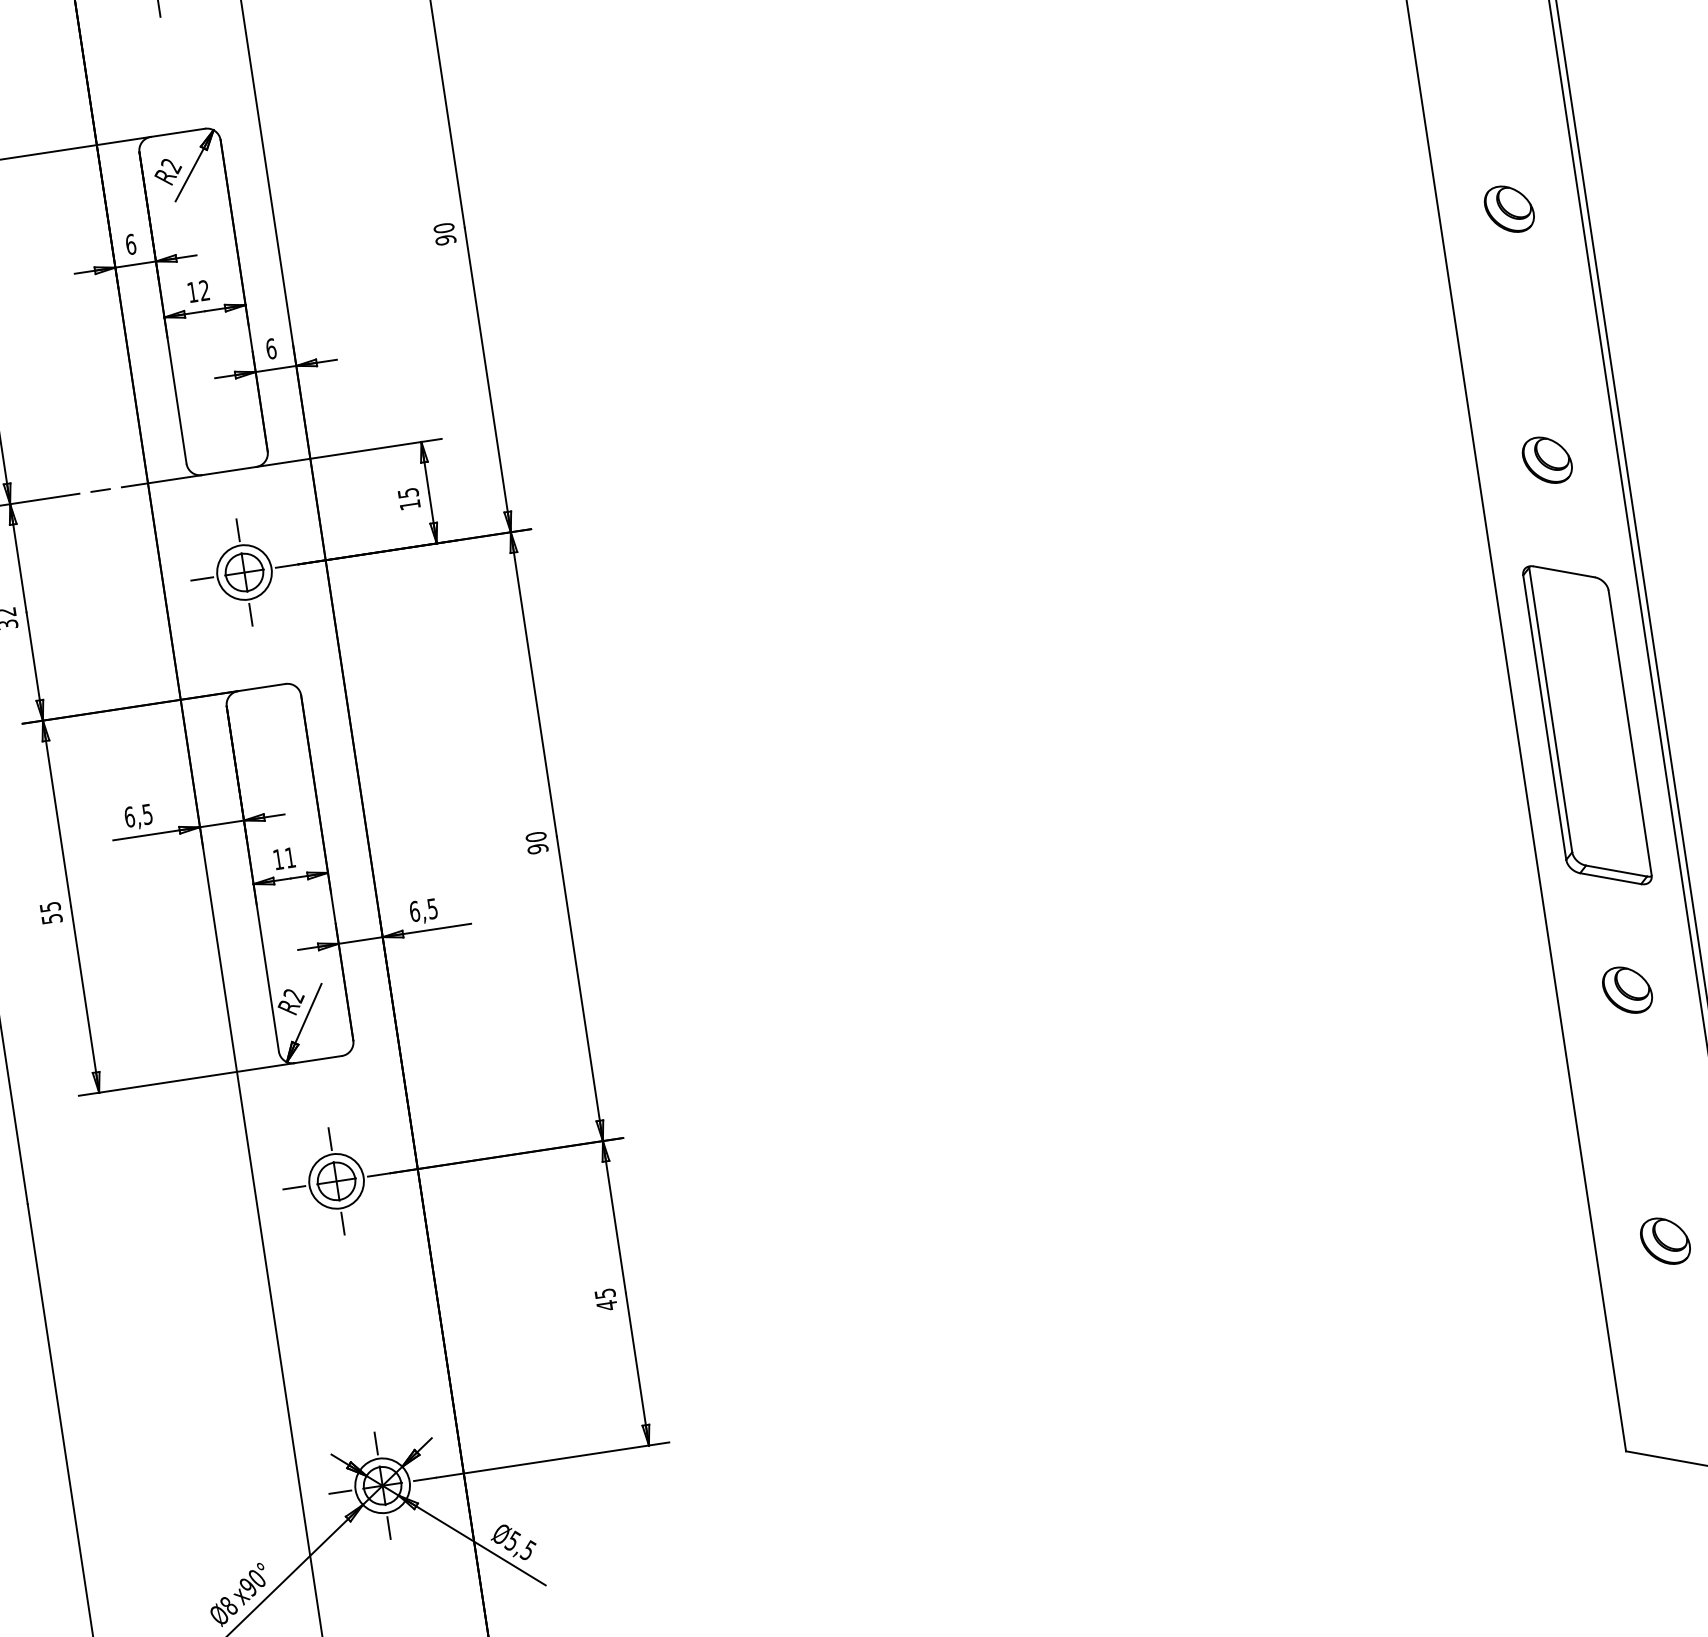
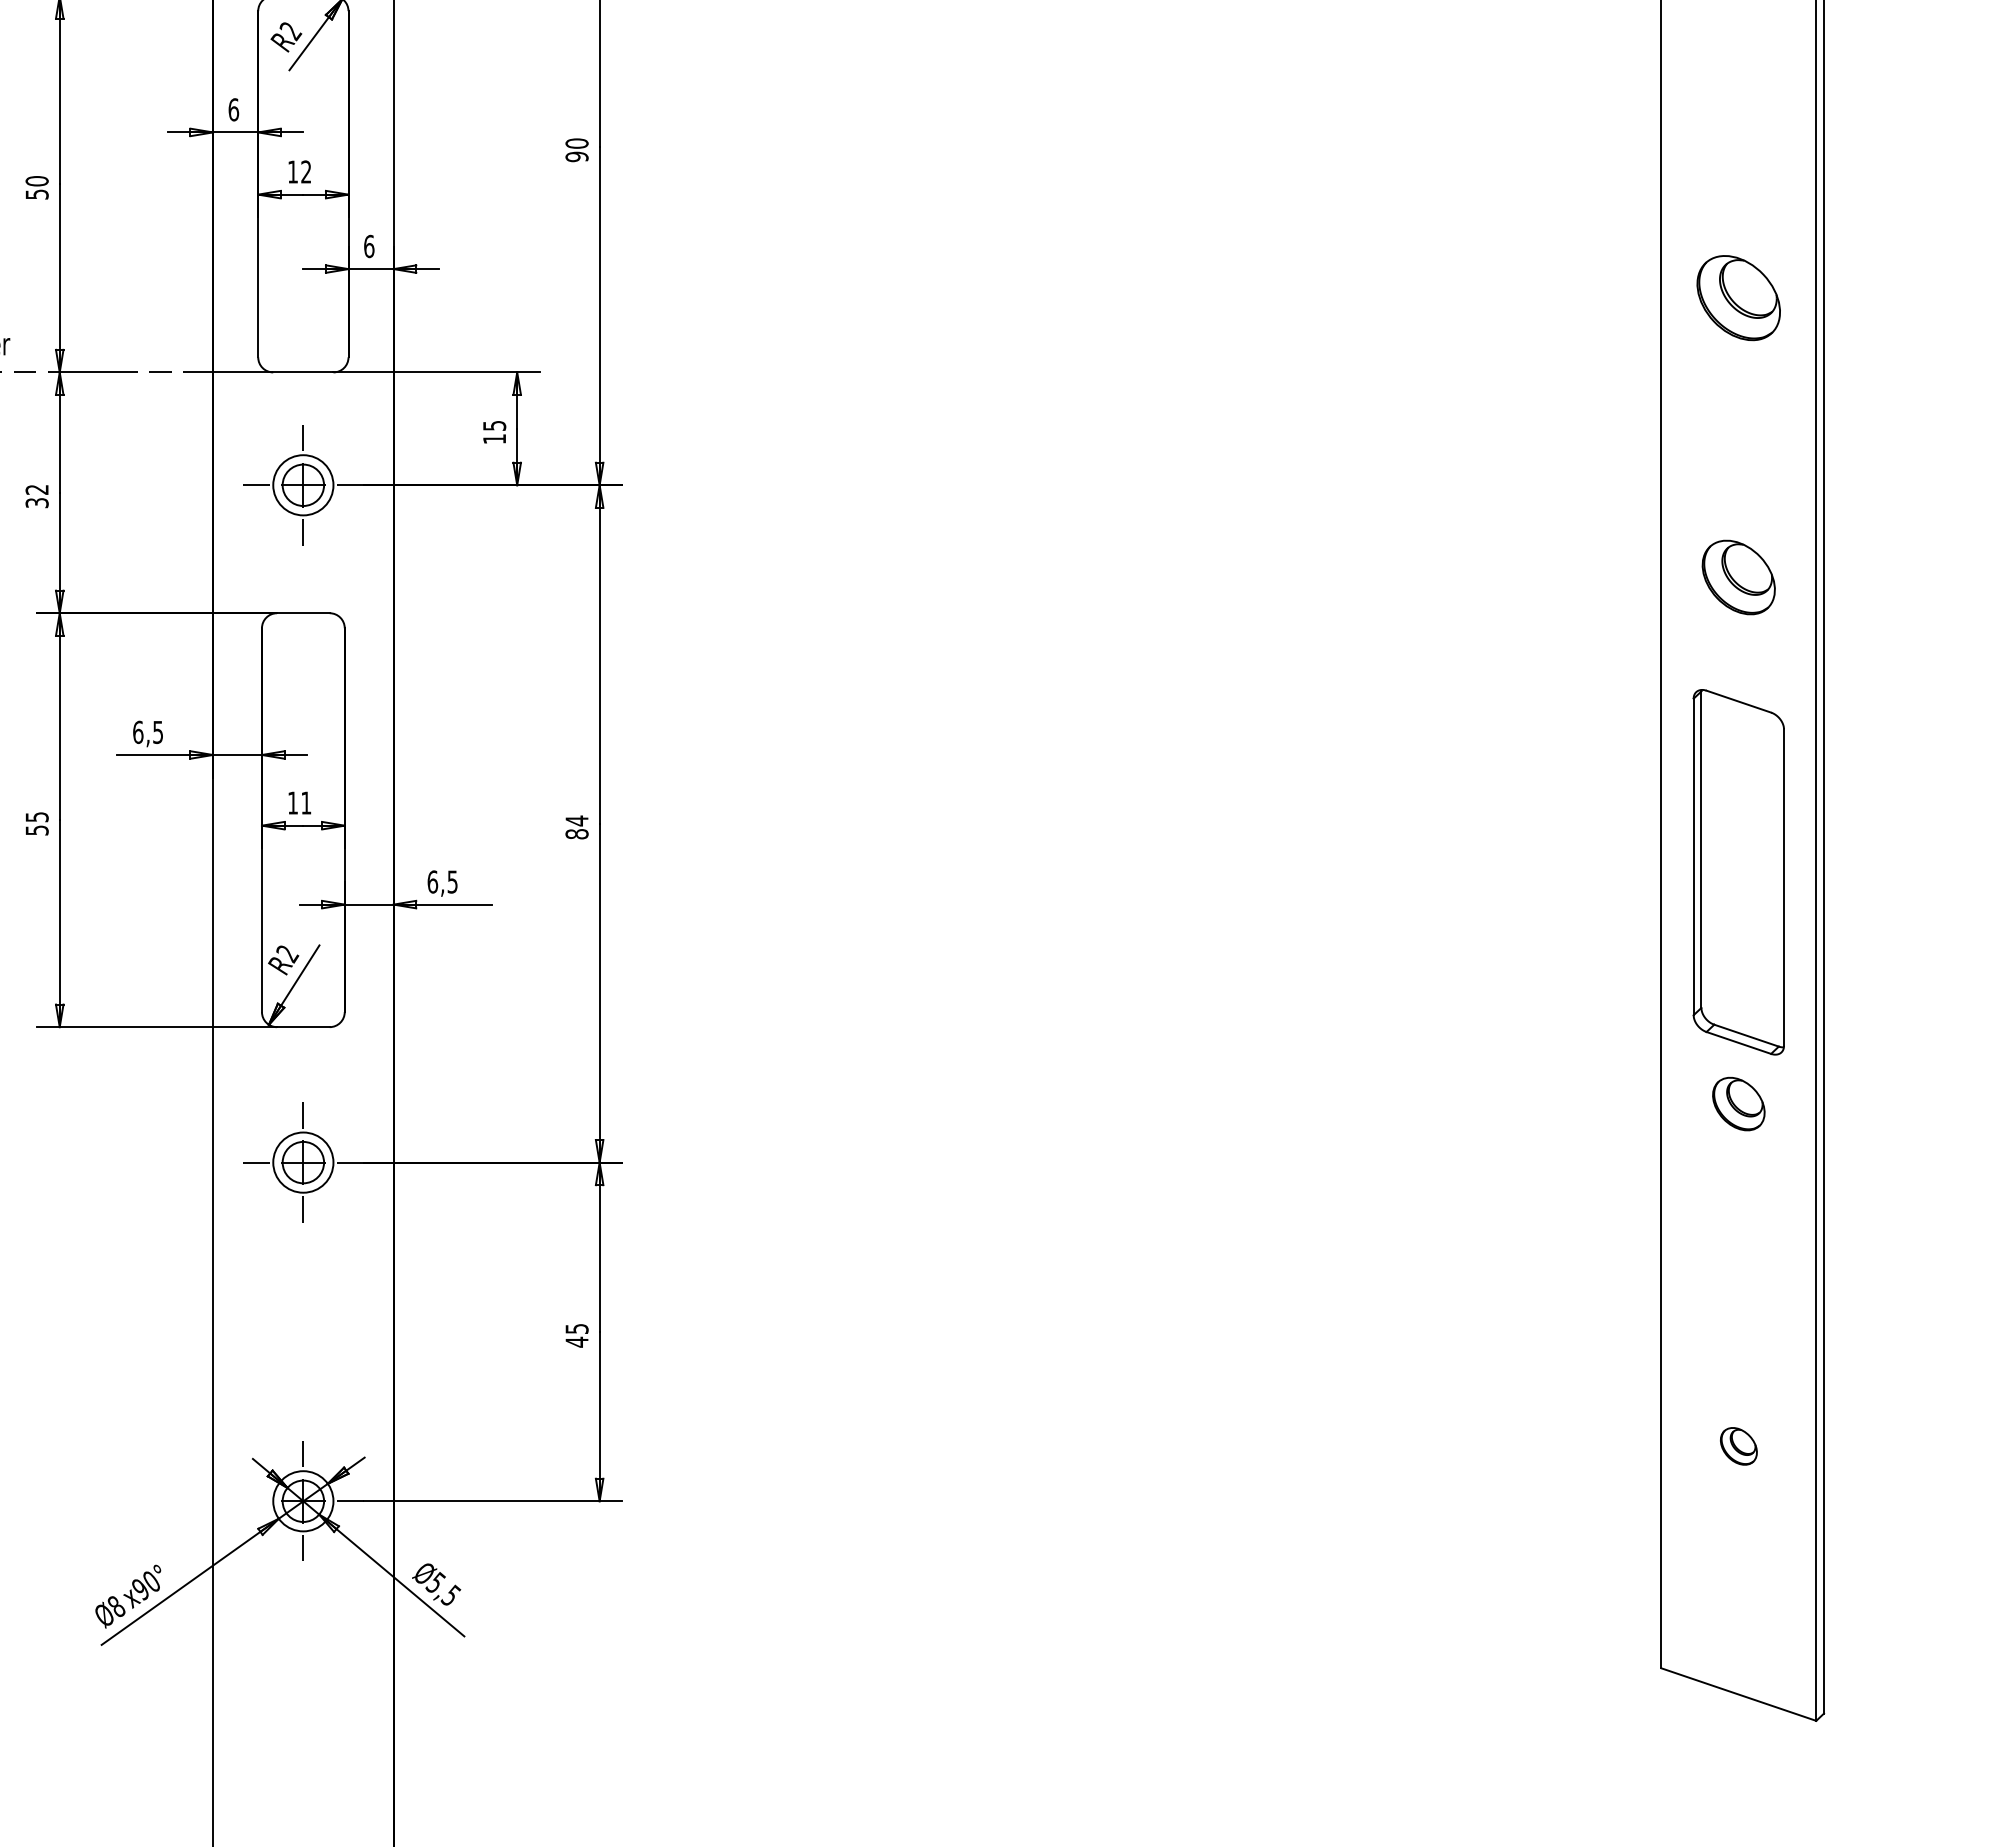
part: (1509, 209) -> (1738, 298), size x1.6
part: (1547, 460) -> (1738, 577), size x1.4
text: (536, 843) -> (576, 827), 90 -> 84
part: (1627, 989) -> (1738, 1103), moved
part: (1665, 1241) -> (1738, 1446), size x0.7
line: (340, 1492) -> (256, 1501), removed

